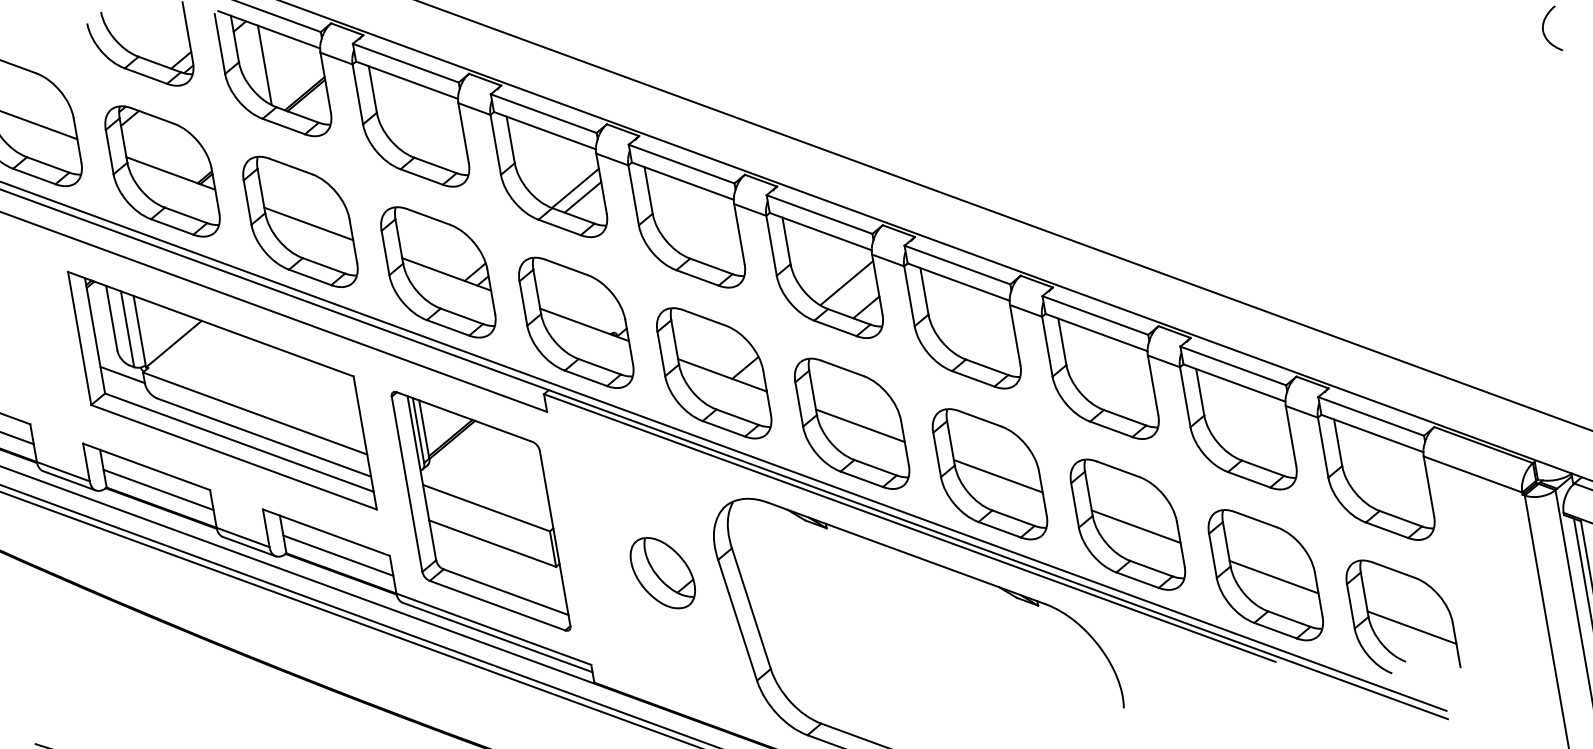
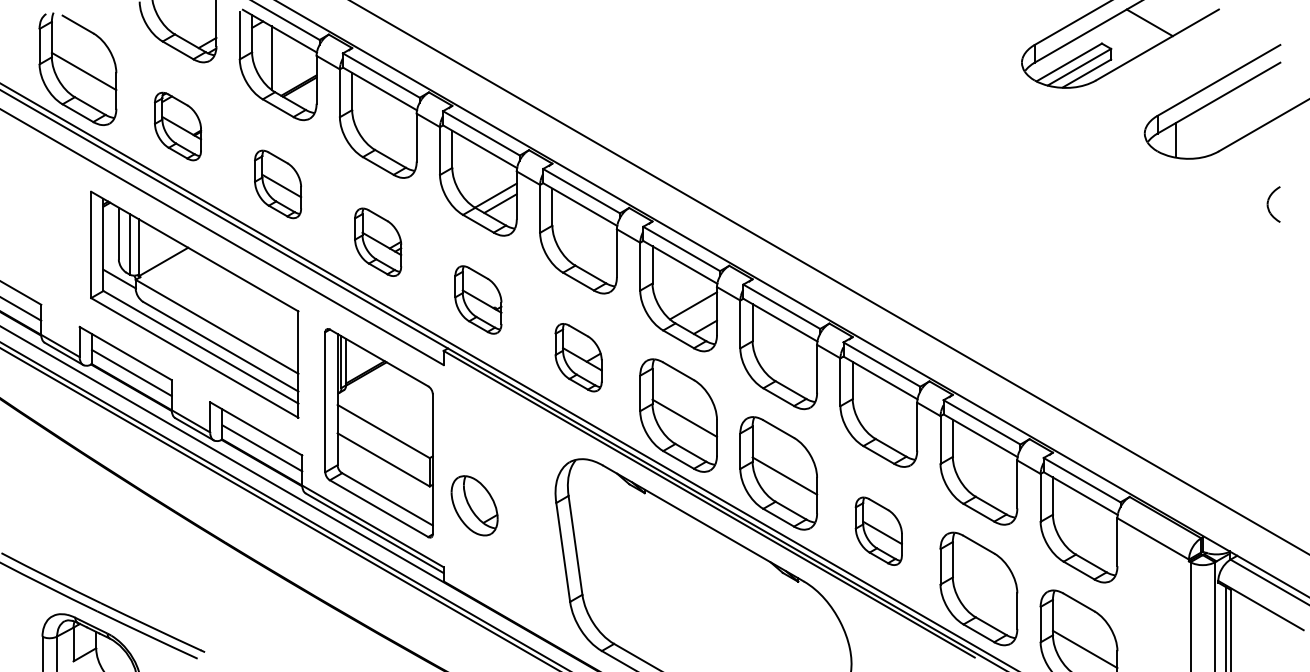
part: (161, 171) -> (177, 126), size x0.6
part: (299, 222) -> (277, 184), size x0.6
part: (437, 272) -> (377, 242), size x0.6
part: (576, 322) -> (478, 299), size x0.6
part: (714, 372) -> (578, 357), size x0.6
part: (1127, 525) -> (878, 531), size x0.6
part: (662, 572) -> (474, 505), moved
line: (1273, 577) -> (984, 591), removed

